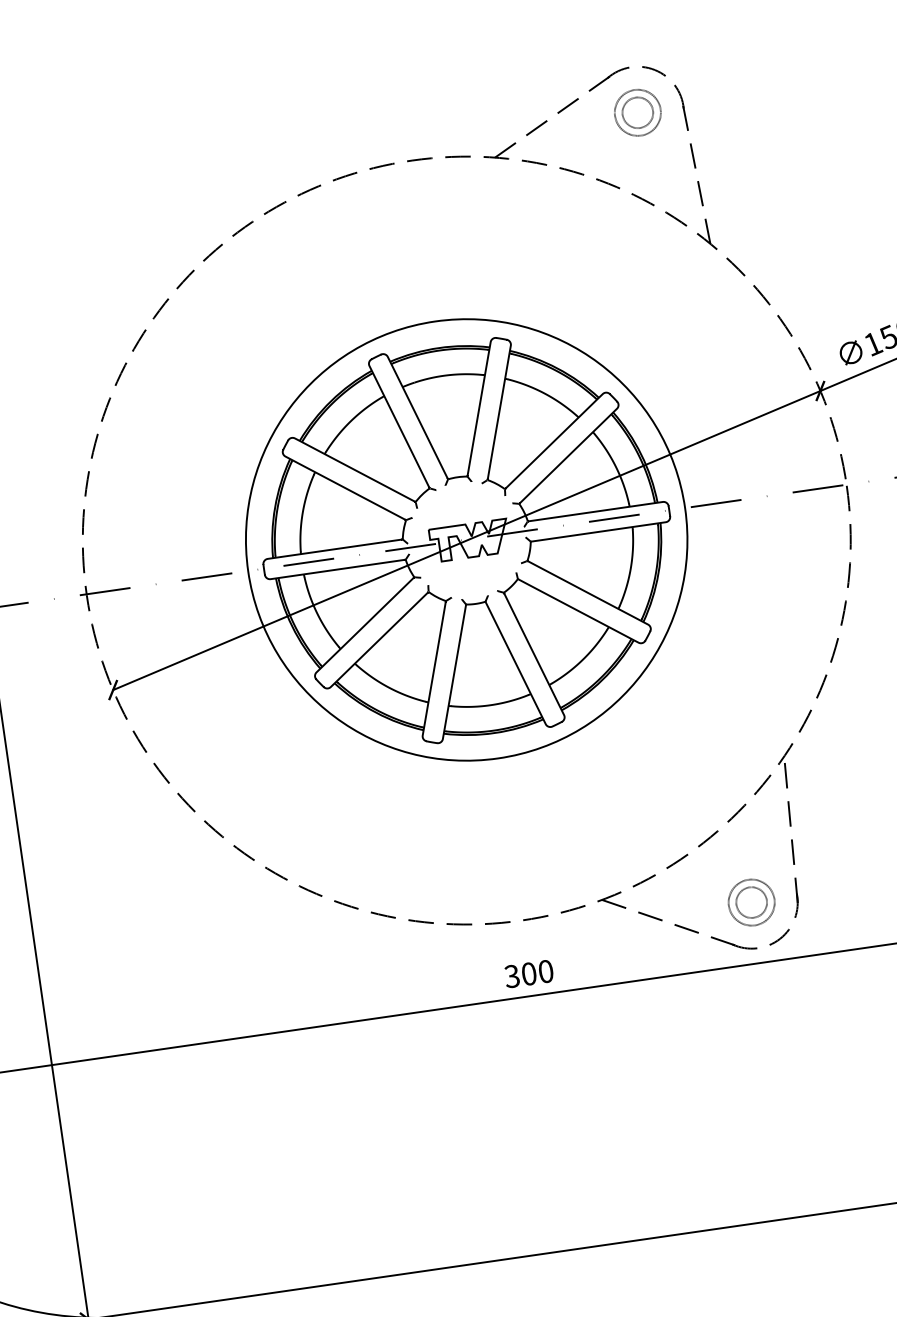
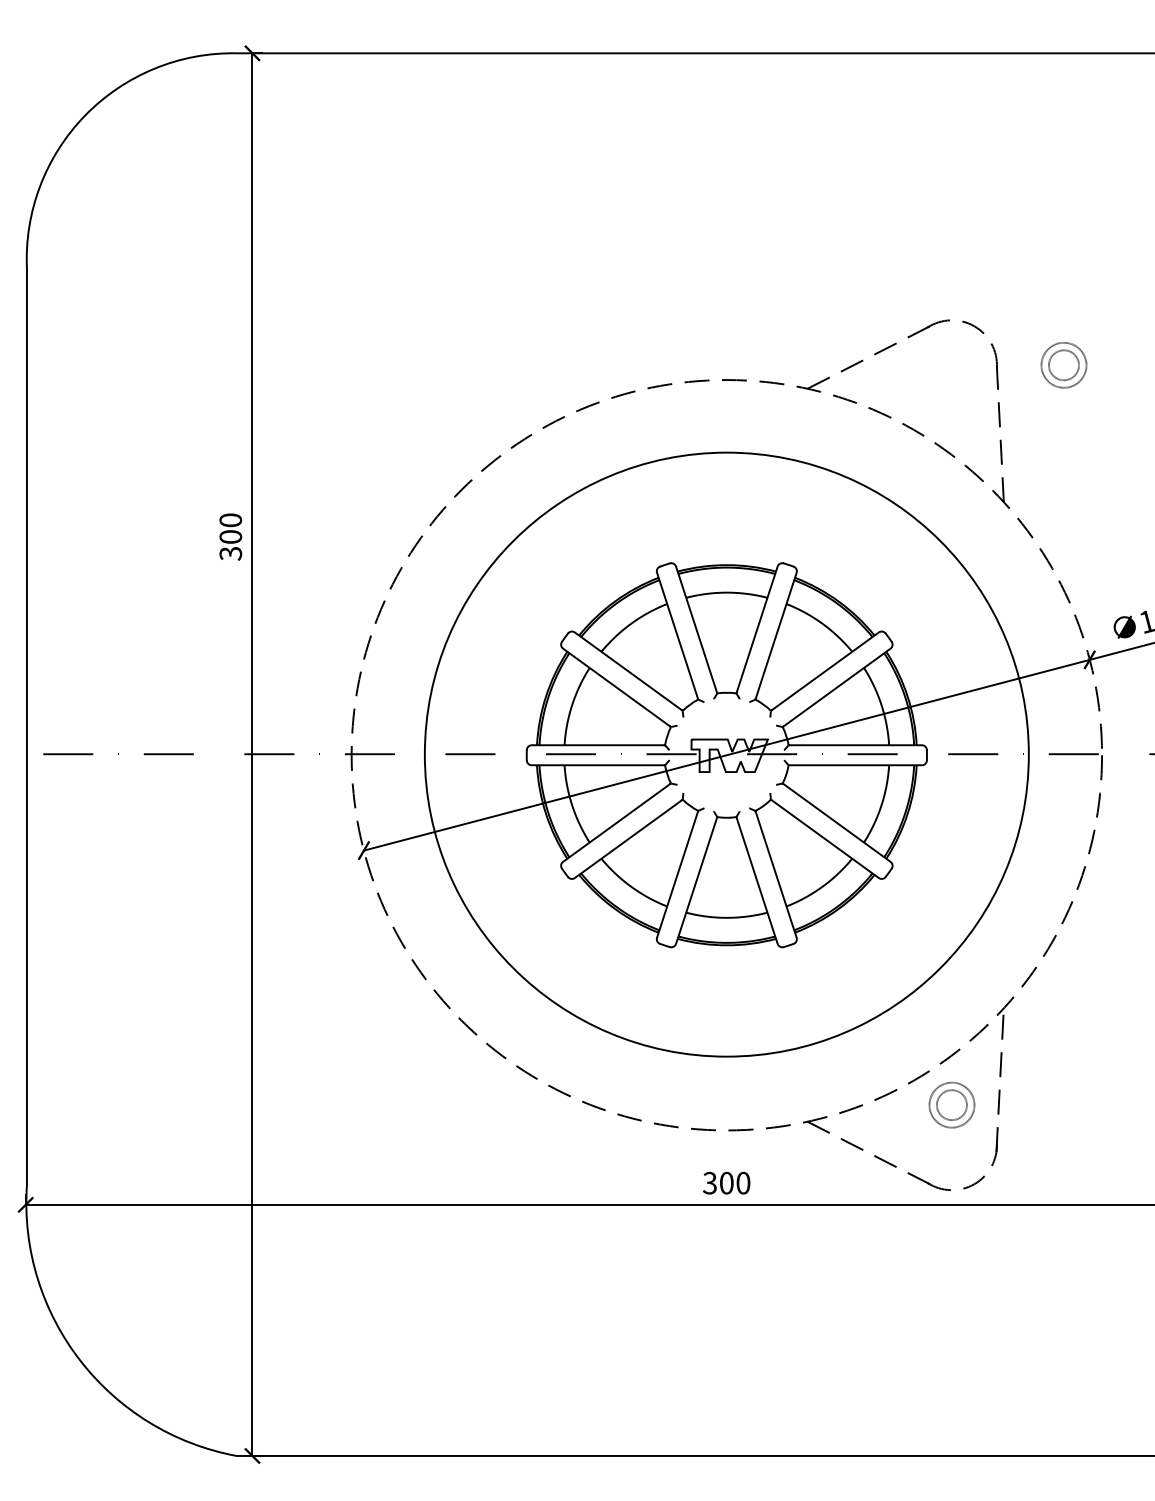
part: (637, 113) -> (1063, 365), moved
circle: (466, 539) -> (726, 754), size x1.4
part: (751, 901) -> (951, 1104), moved

